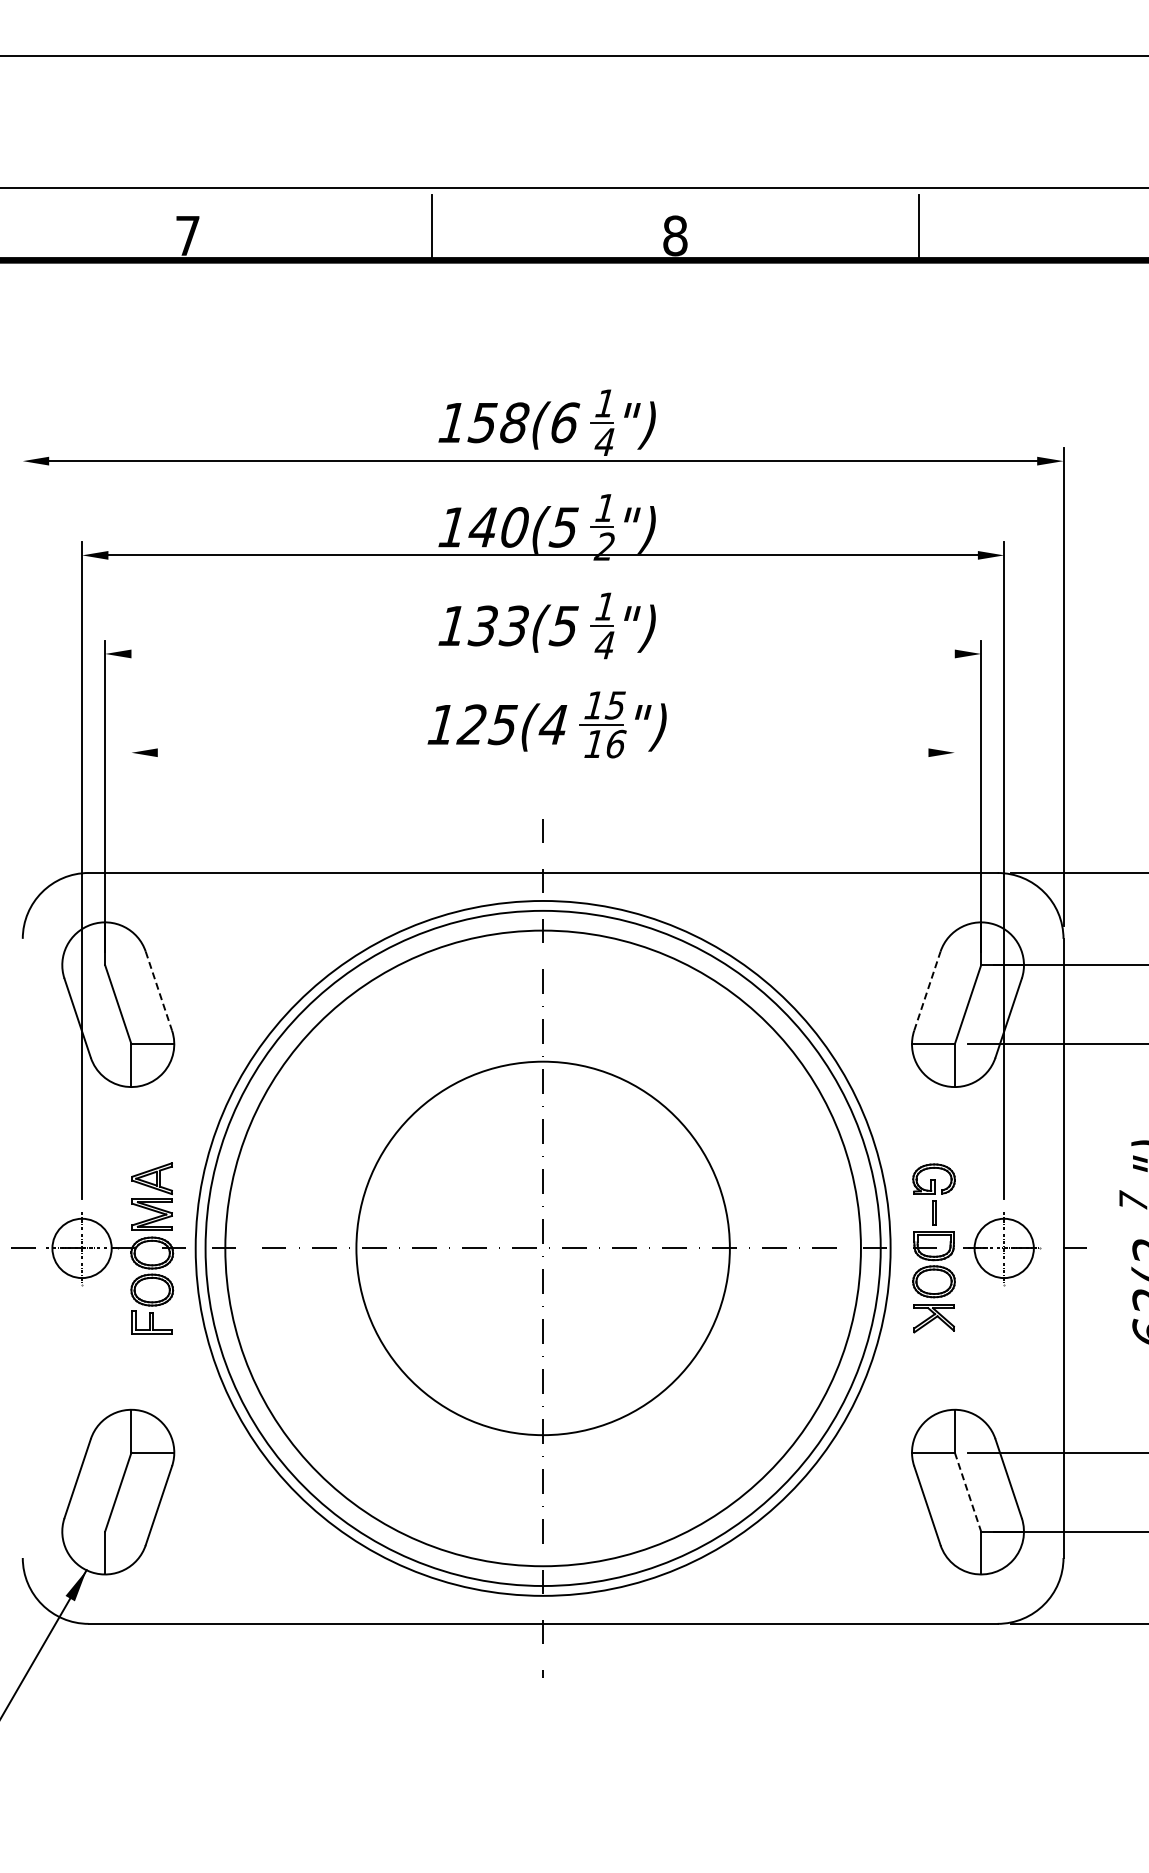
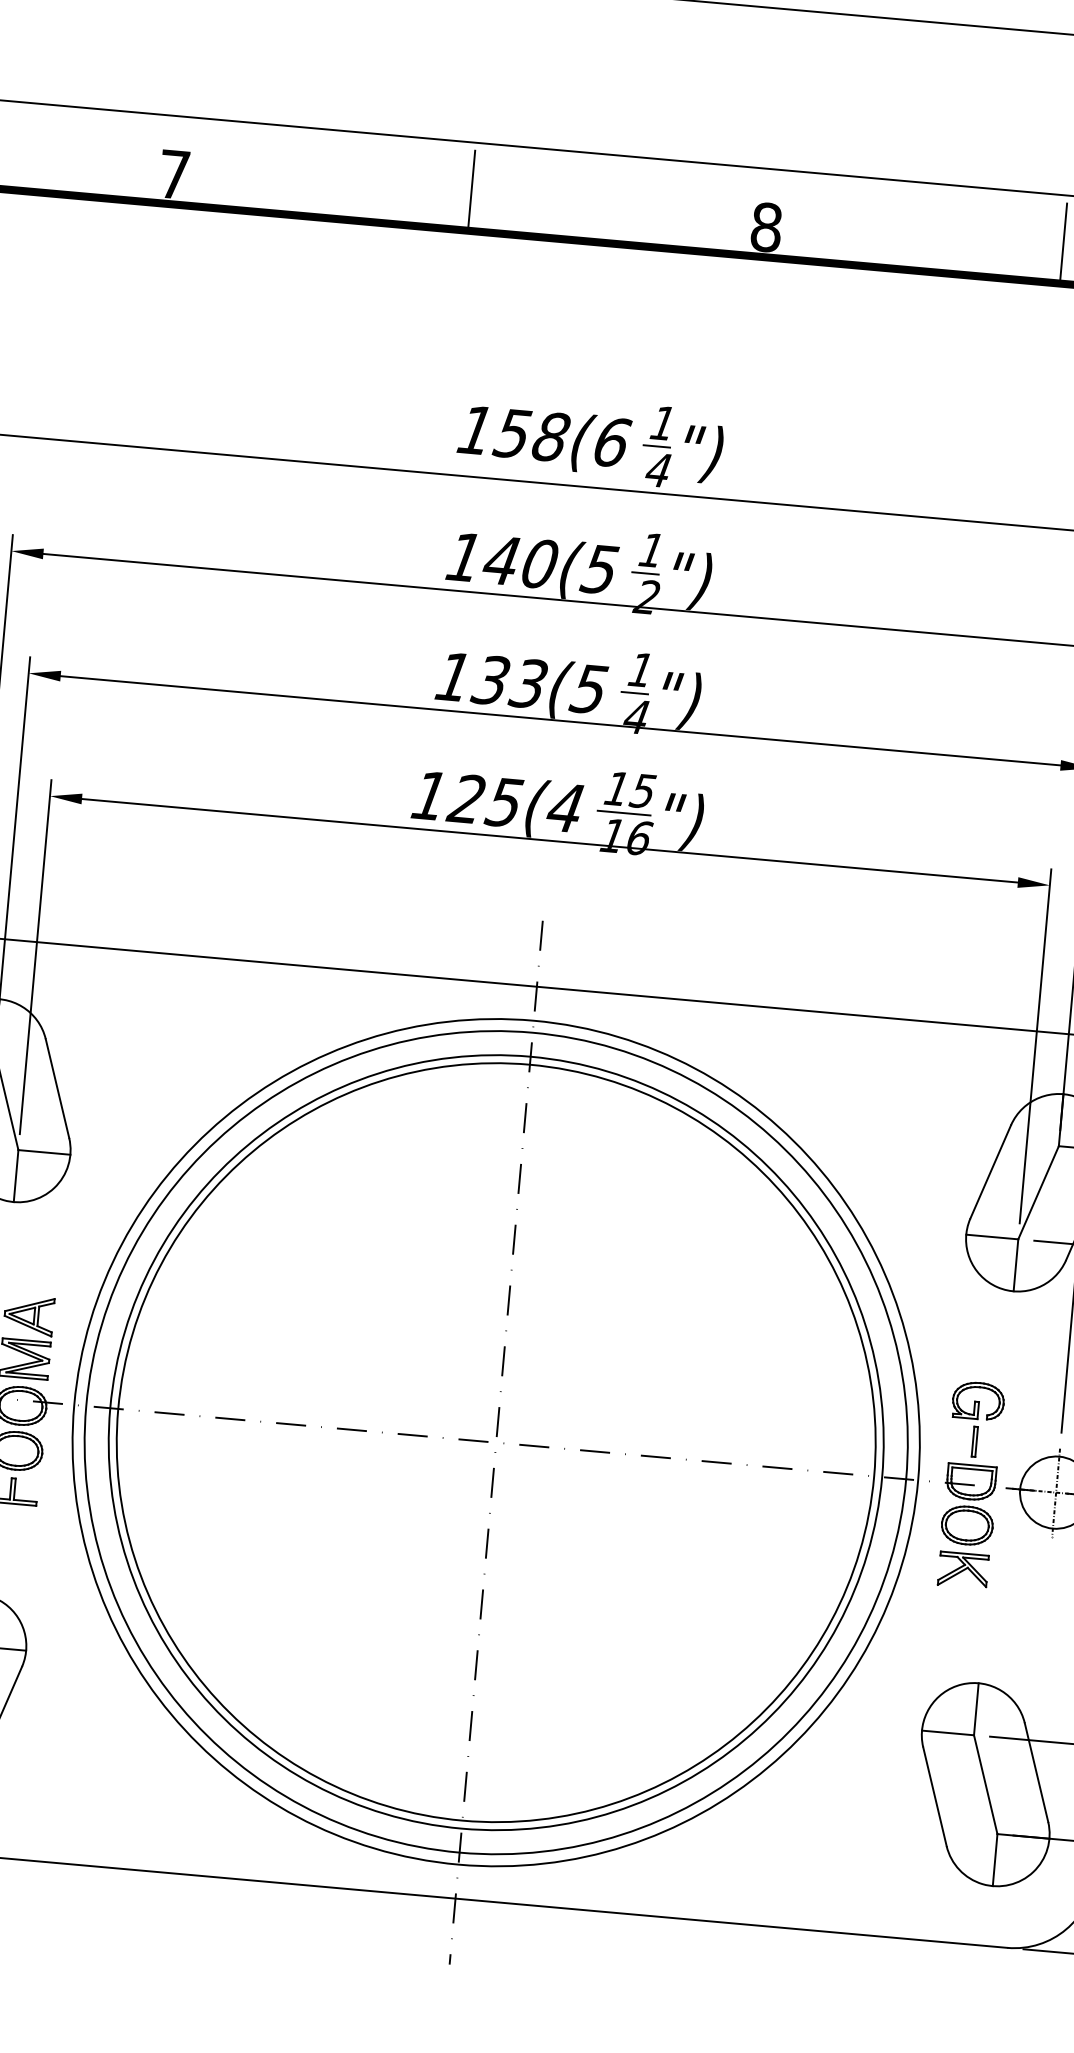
line: (542, 653) -> (559, 720), added
line: (542, 752) -> (549, 840), added
line: (131, 885) -> (35, 957), added
line: (954, 885) -> (1035, 1046), added
line: (158, 991) -> (56, 1088), dashed -> solid
line: (927, 991) -> (990, 1172), dashed -> solid
circle: (542, 1248) -> (495, 1442), size x1.67
line: (968, 1492) -> (986, 1785), dashed -> solid

